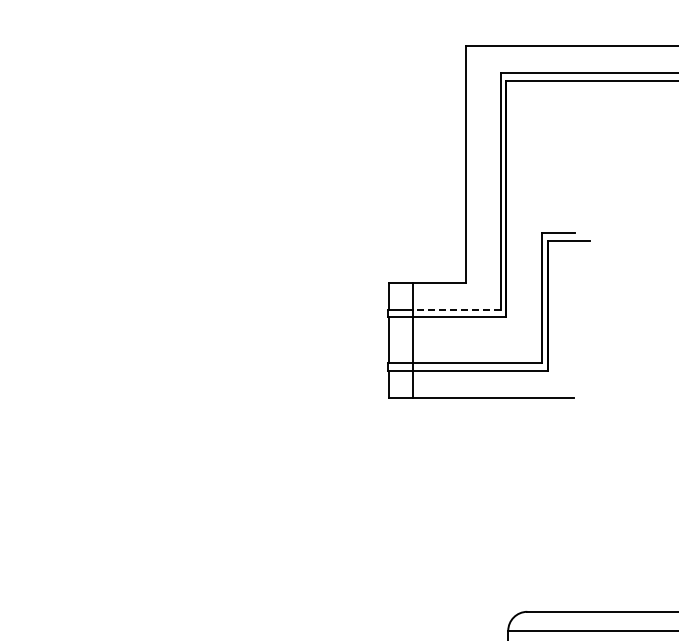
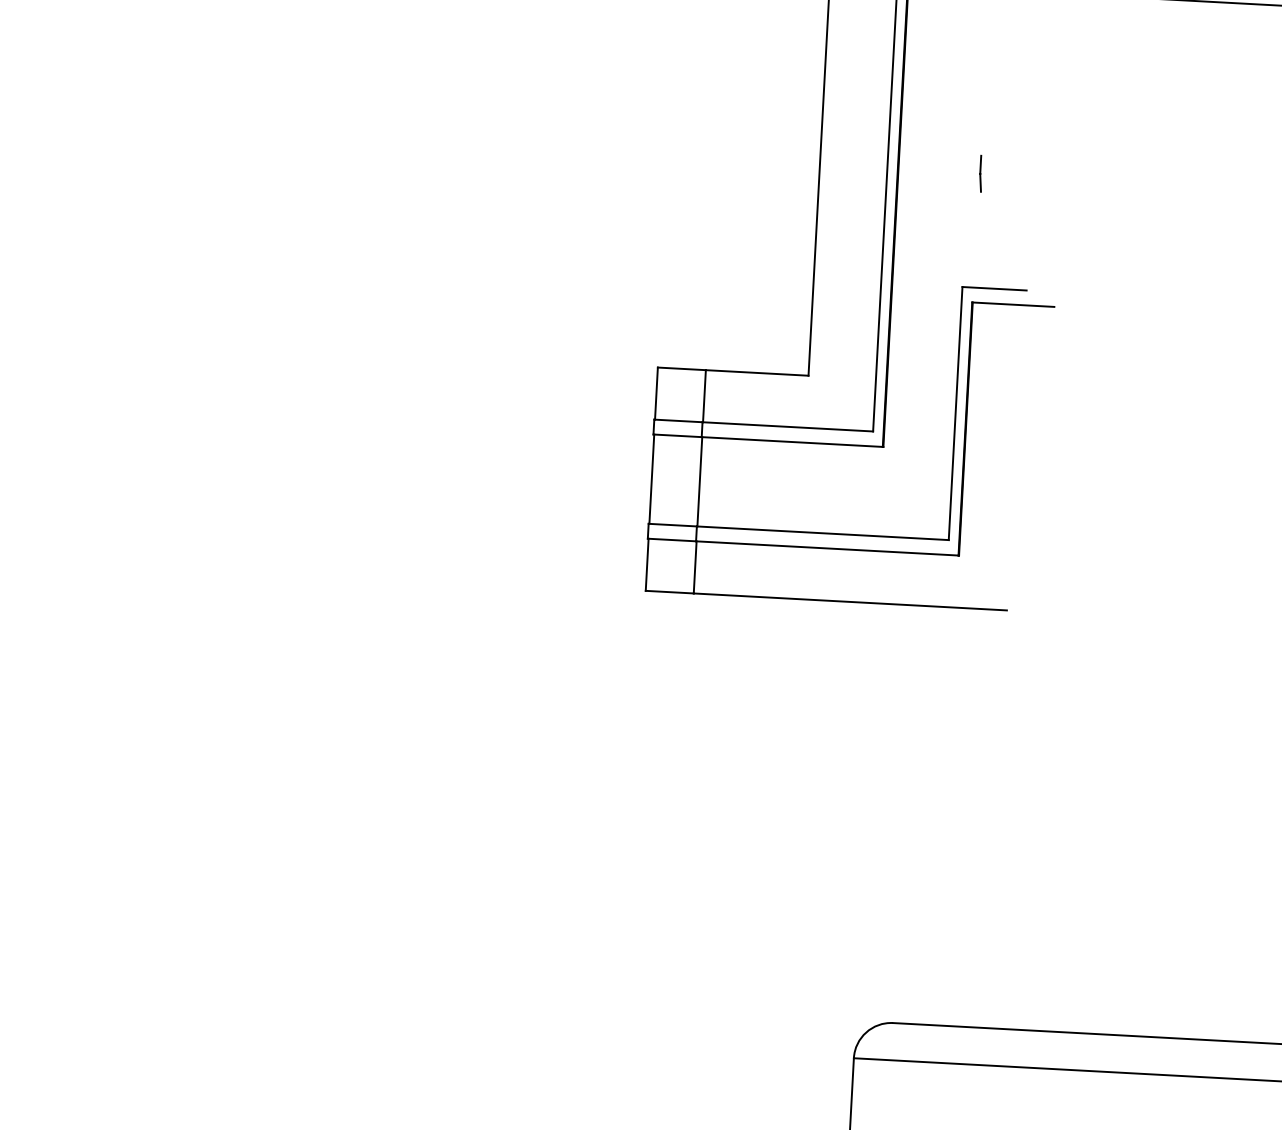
line: (548, 174) -> (980, 173), added
line: (456, 309) -> (786, 426), dashed -> solid

